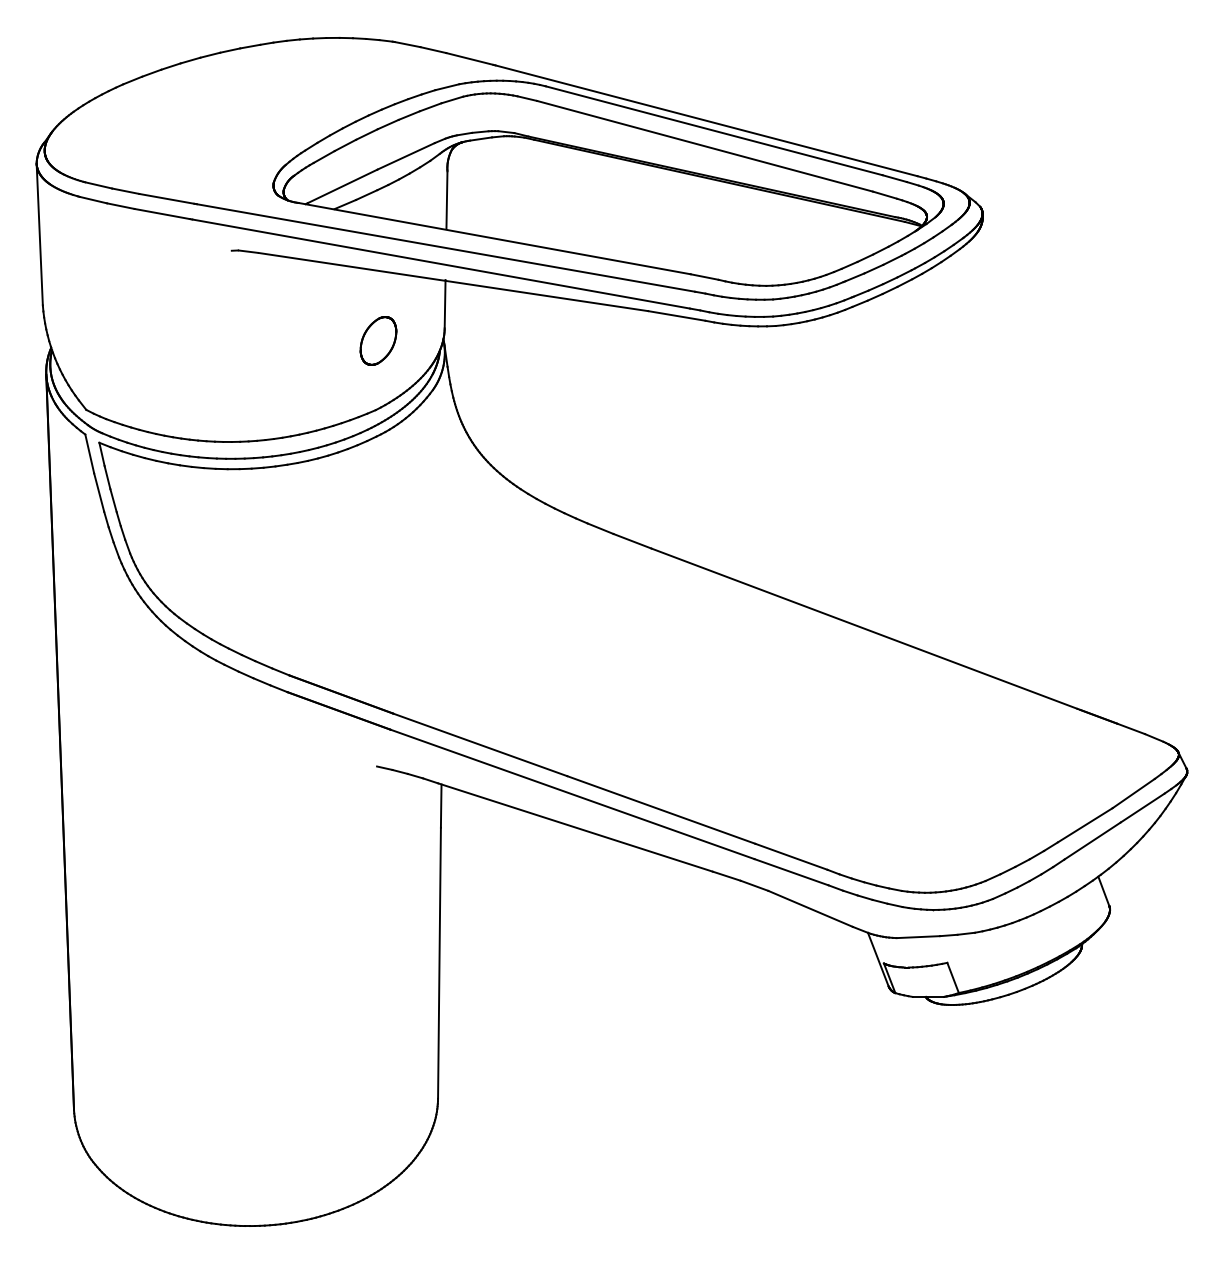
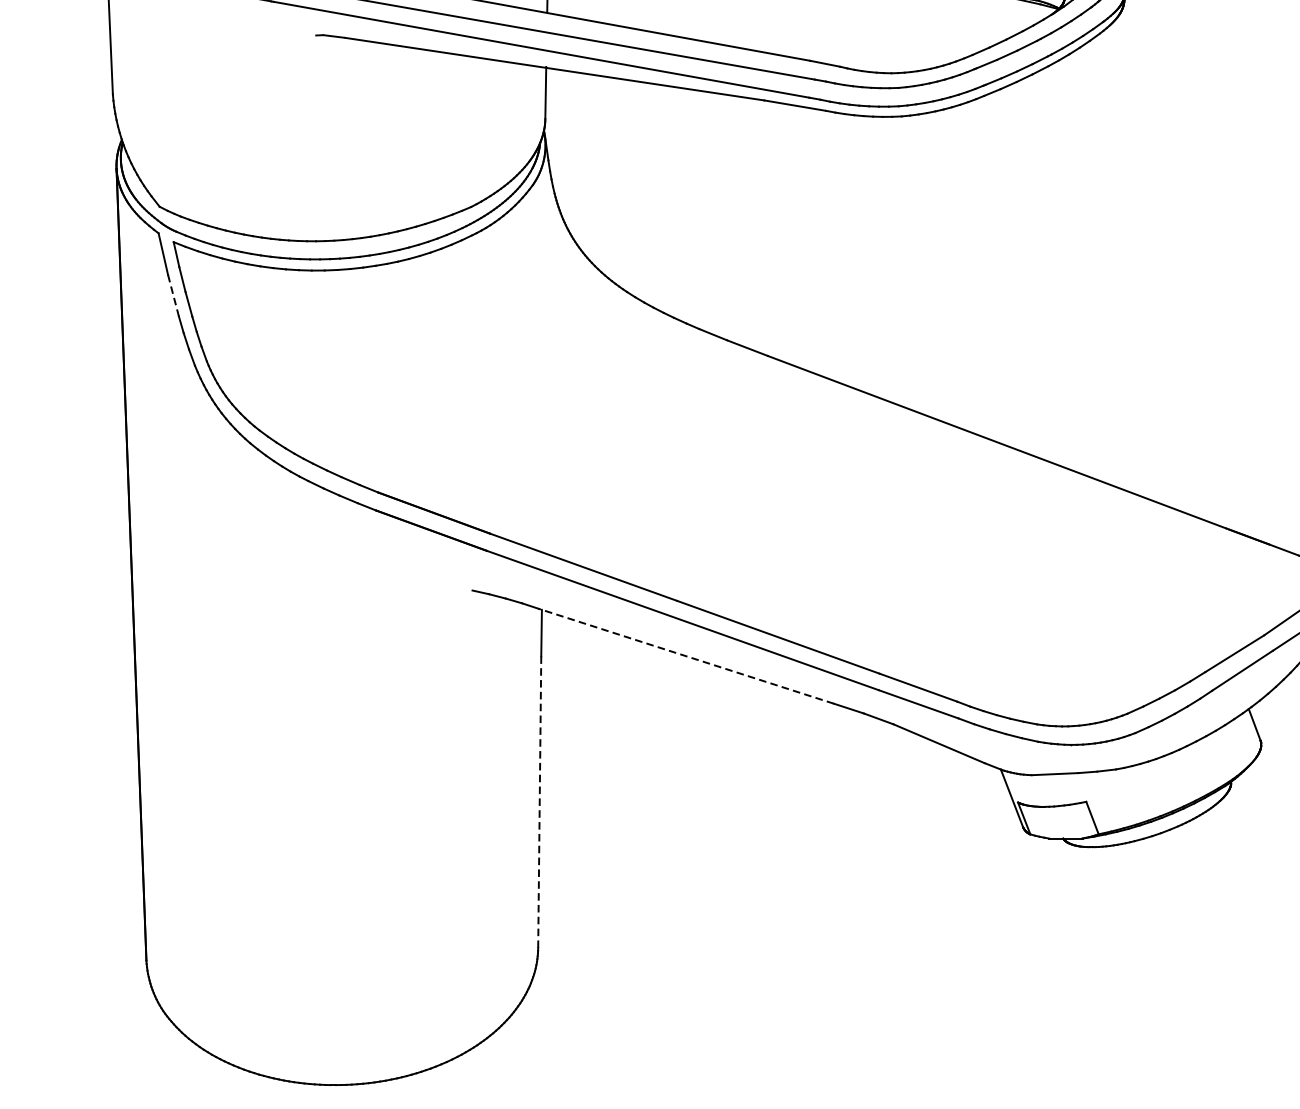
part: (378, 340) -> (474, 132), removed
line: (99, 492) -> (173, 295), solid -> dashed
line: (575, 827) -> (686, 656), solid -> dashed
line: (439, 963) -> (539, 802), solid -> dashed

